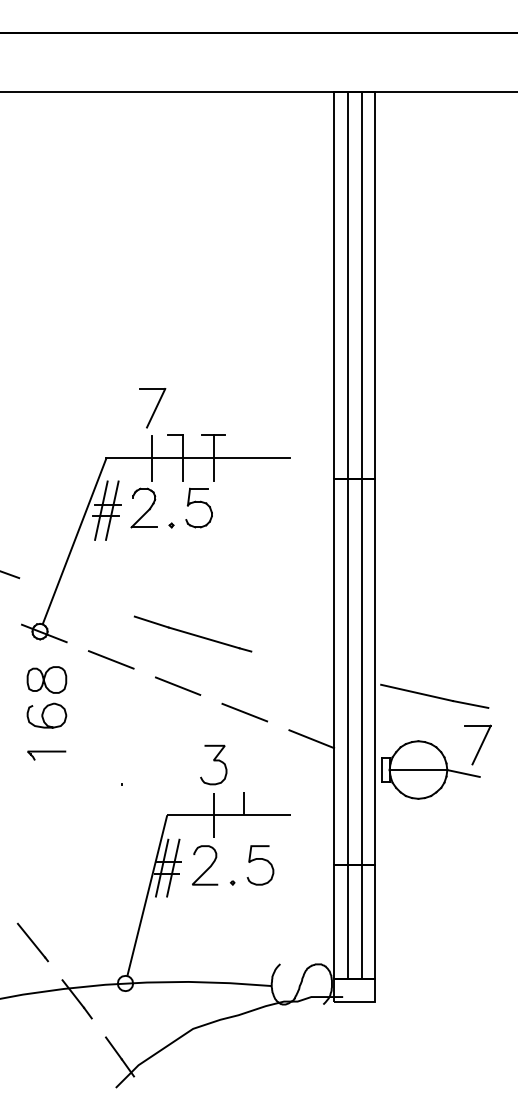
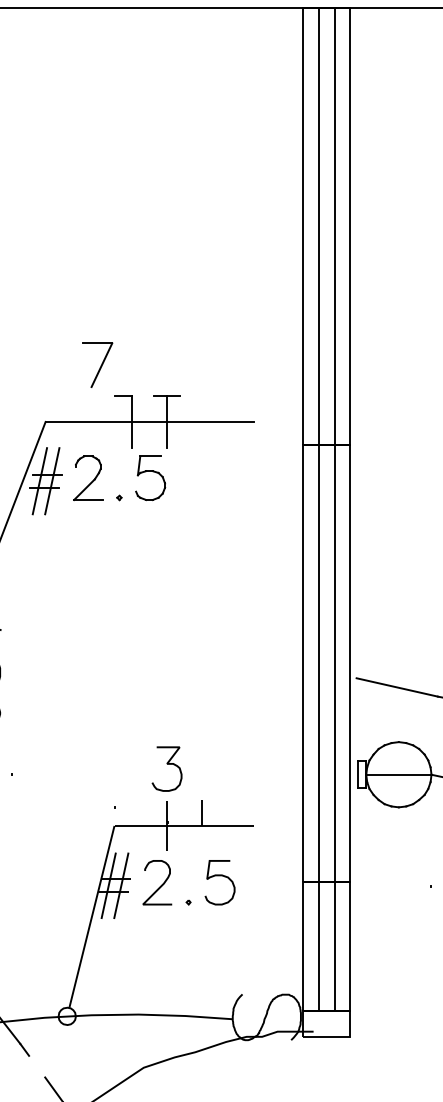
line: (152, 457) -> (97, 420), removed
line: (192, 633) -> (143, 620), removed
line: (110, 659) -> (50, 649), removed
line: (177, 685) -> (126, 679), removed
line: (244, 712) -> (201, 709), removed
line: (311, 739) -> (277, 740), removed

